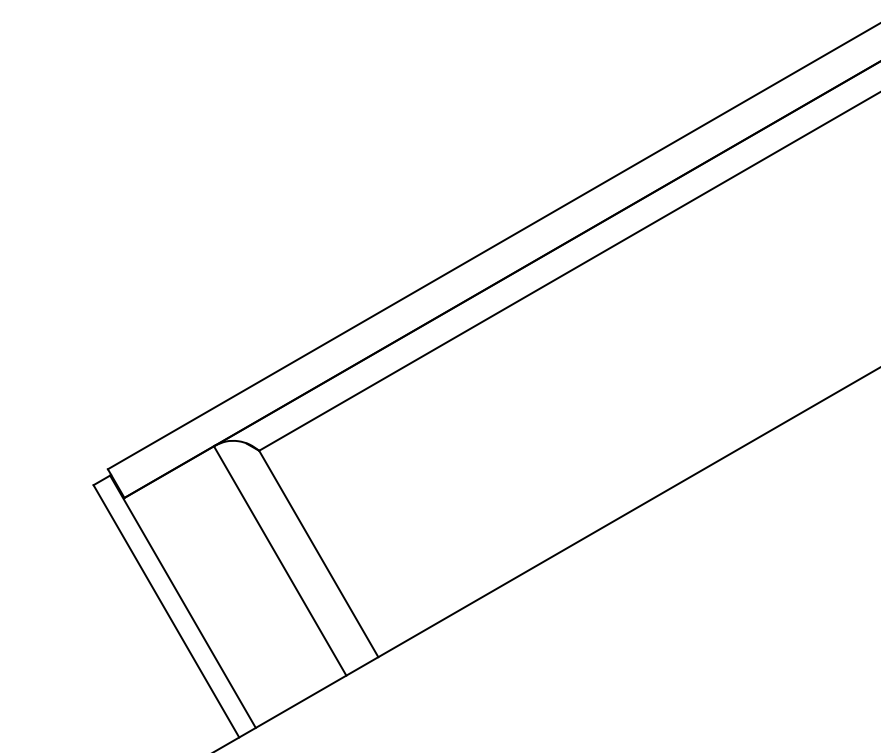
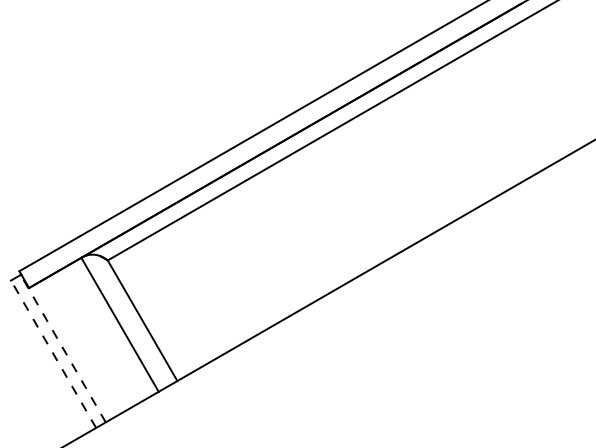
line: (183, 601) -> (63, 348), solid -> dashed
line: (166, 610) -> (53, 353), solid -> dashed

